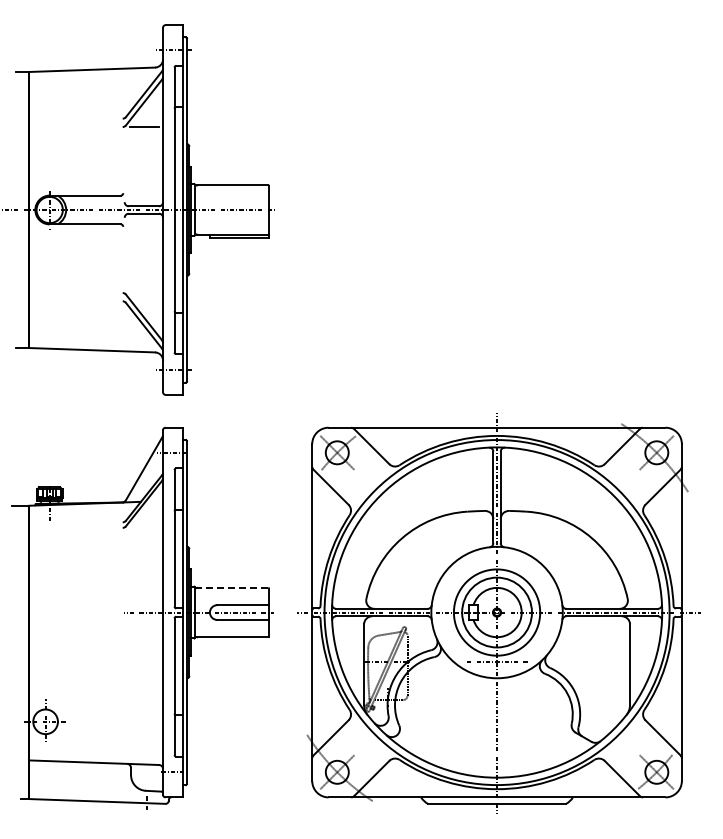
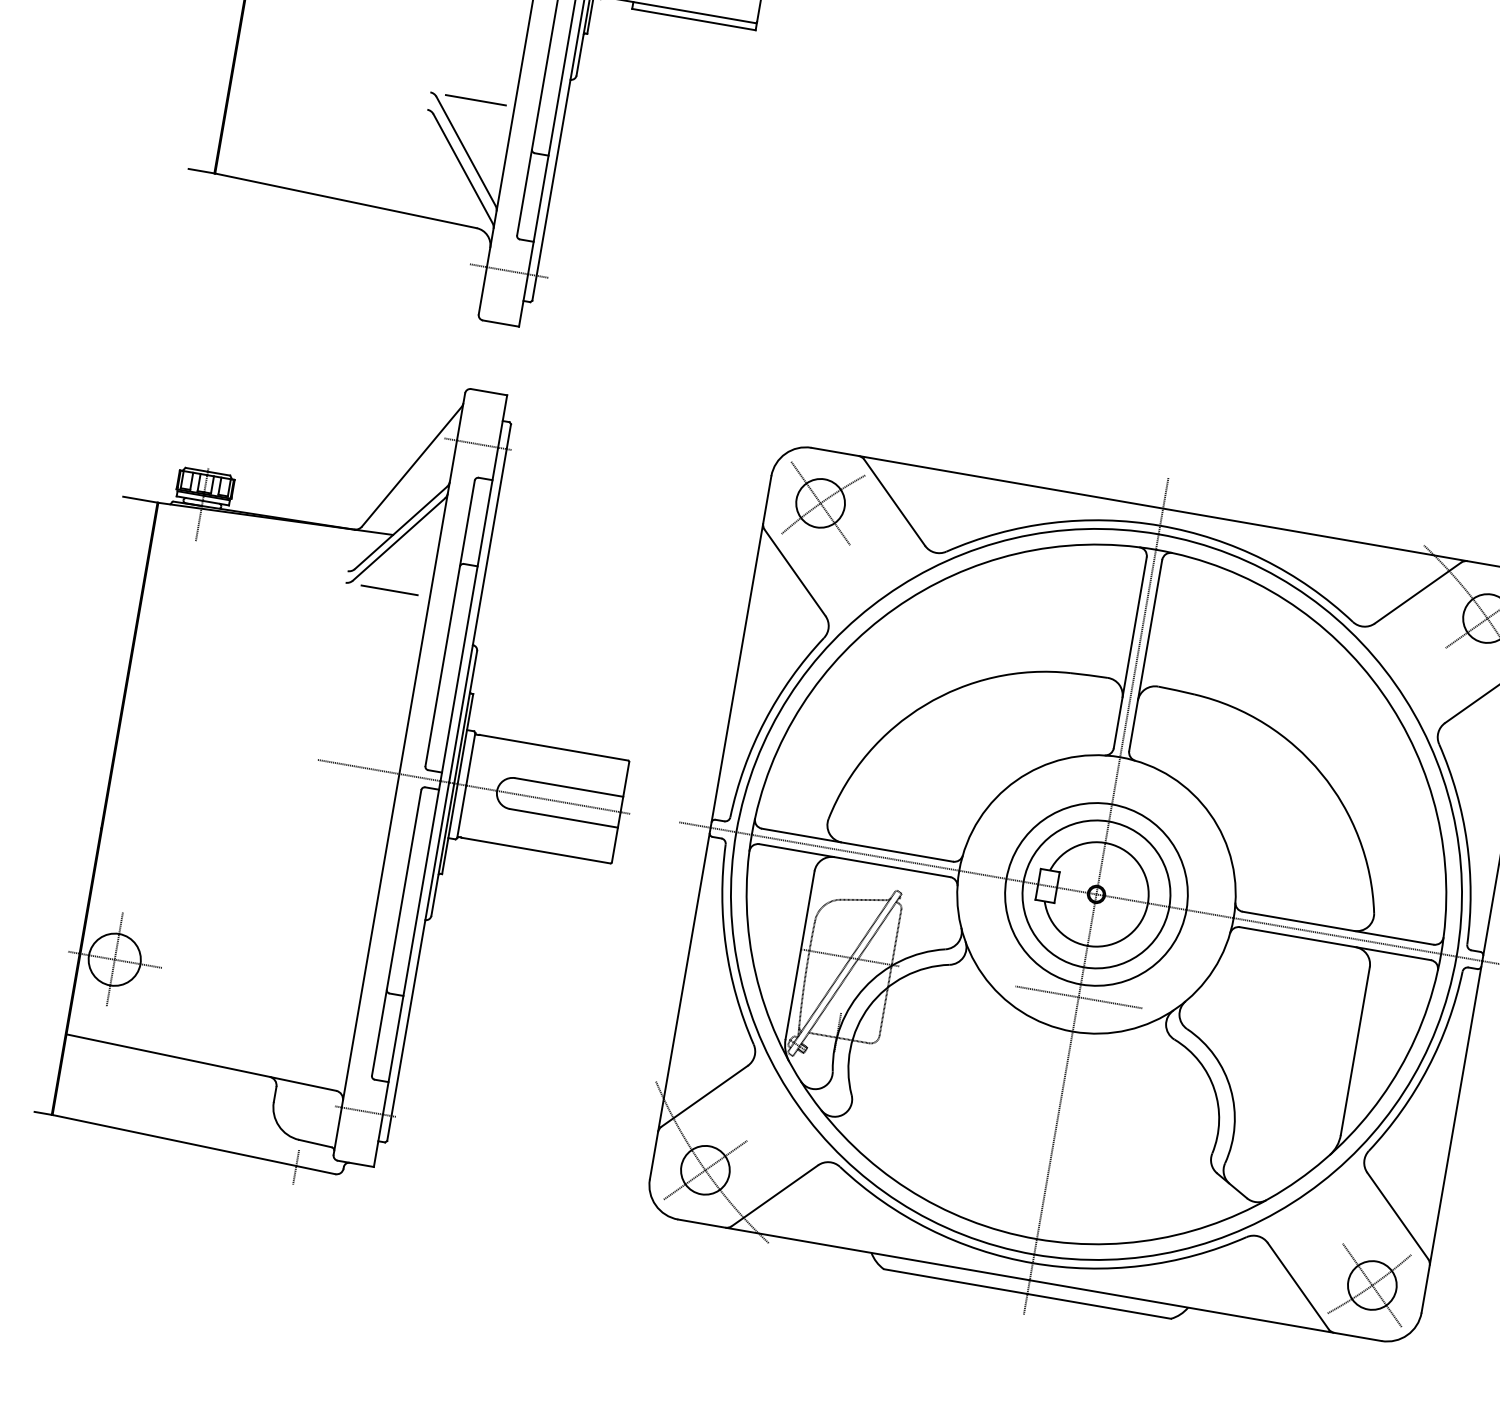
line: (144, 292) -> (475, 99), added
line: (143, 527) -> (389, 589), added
line: (232, 587) -> (553, 746), dashed -> solid

